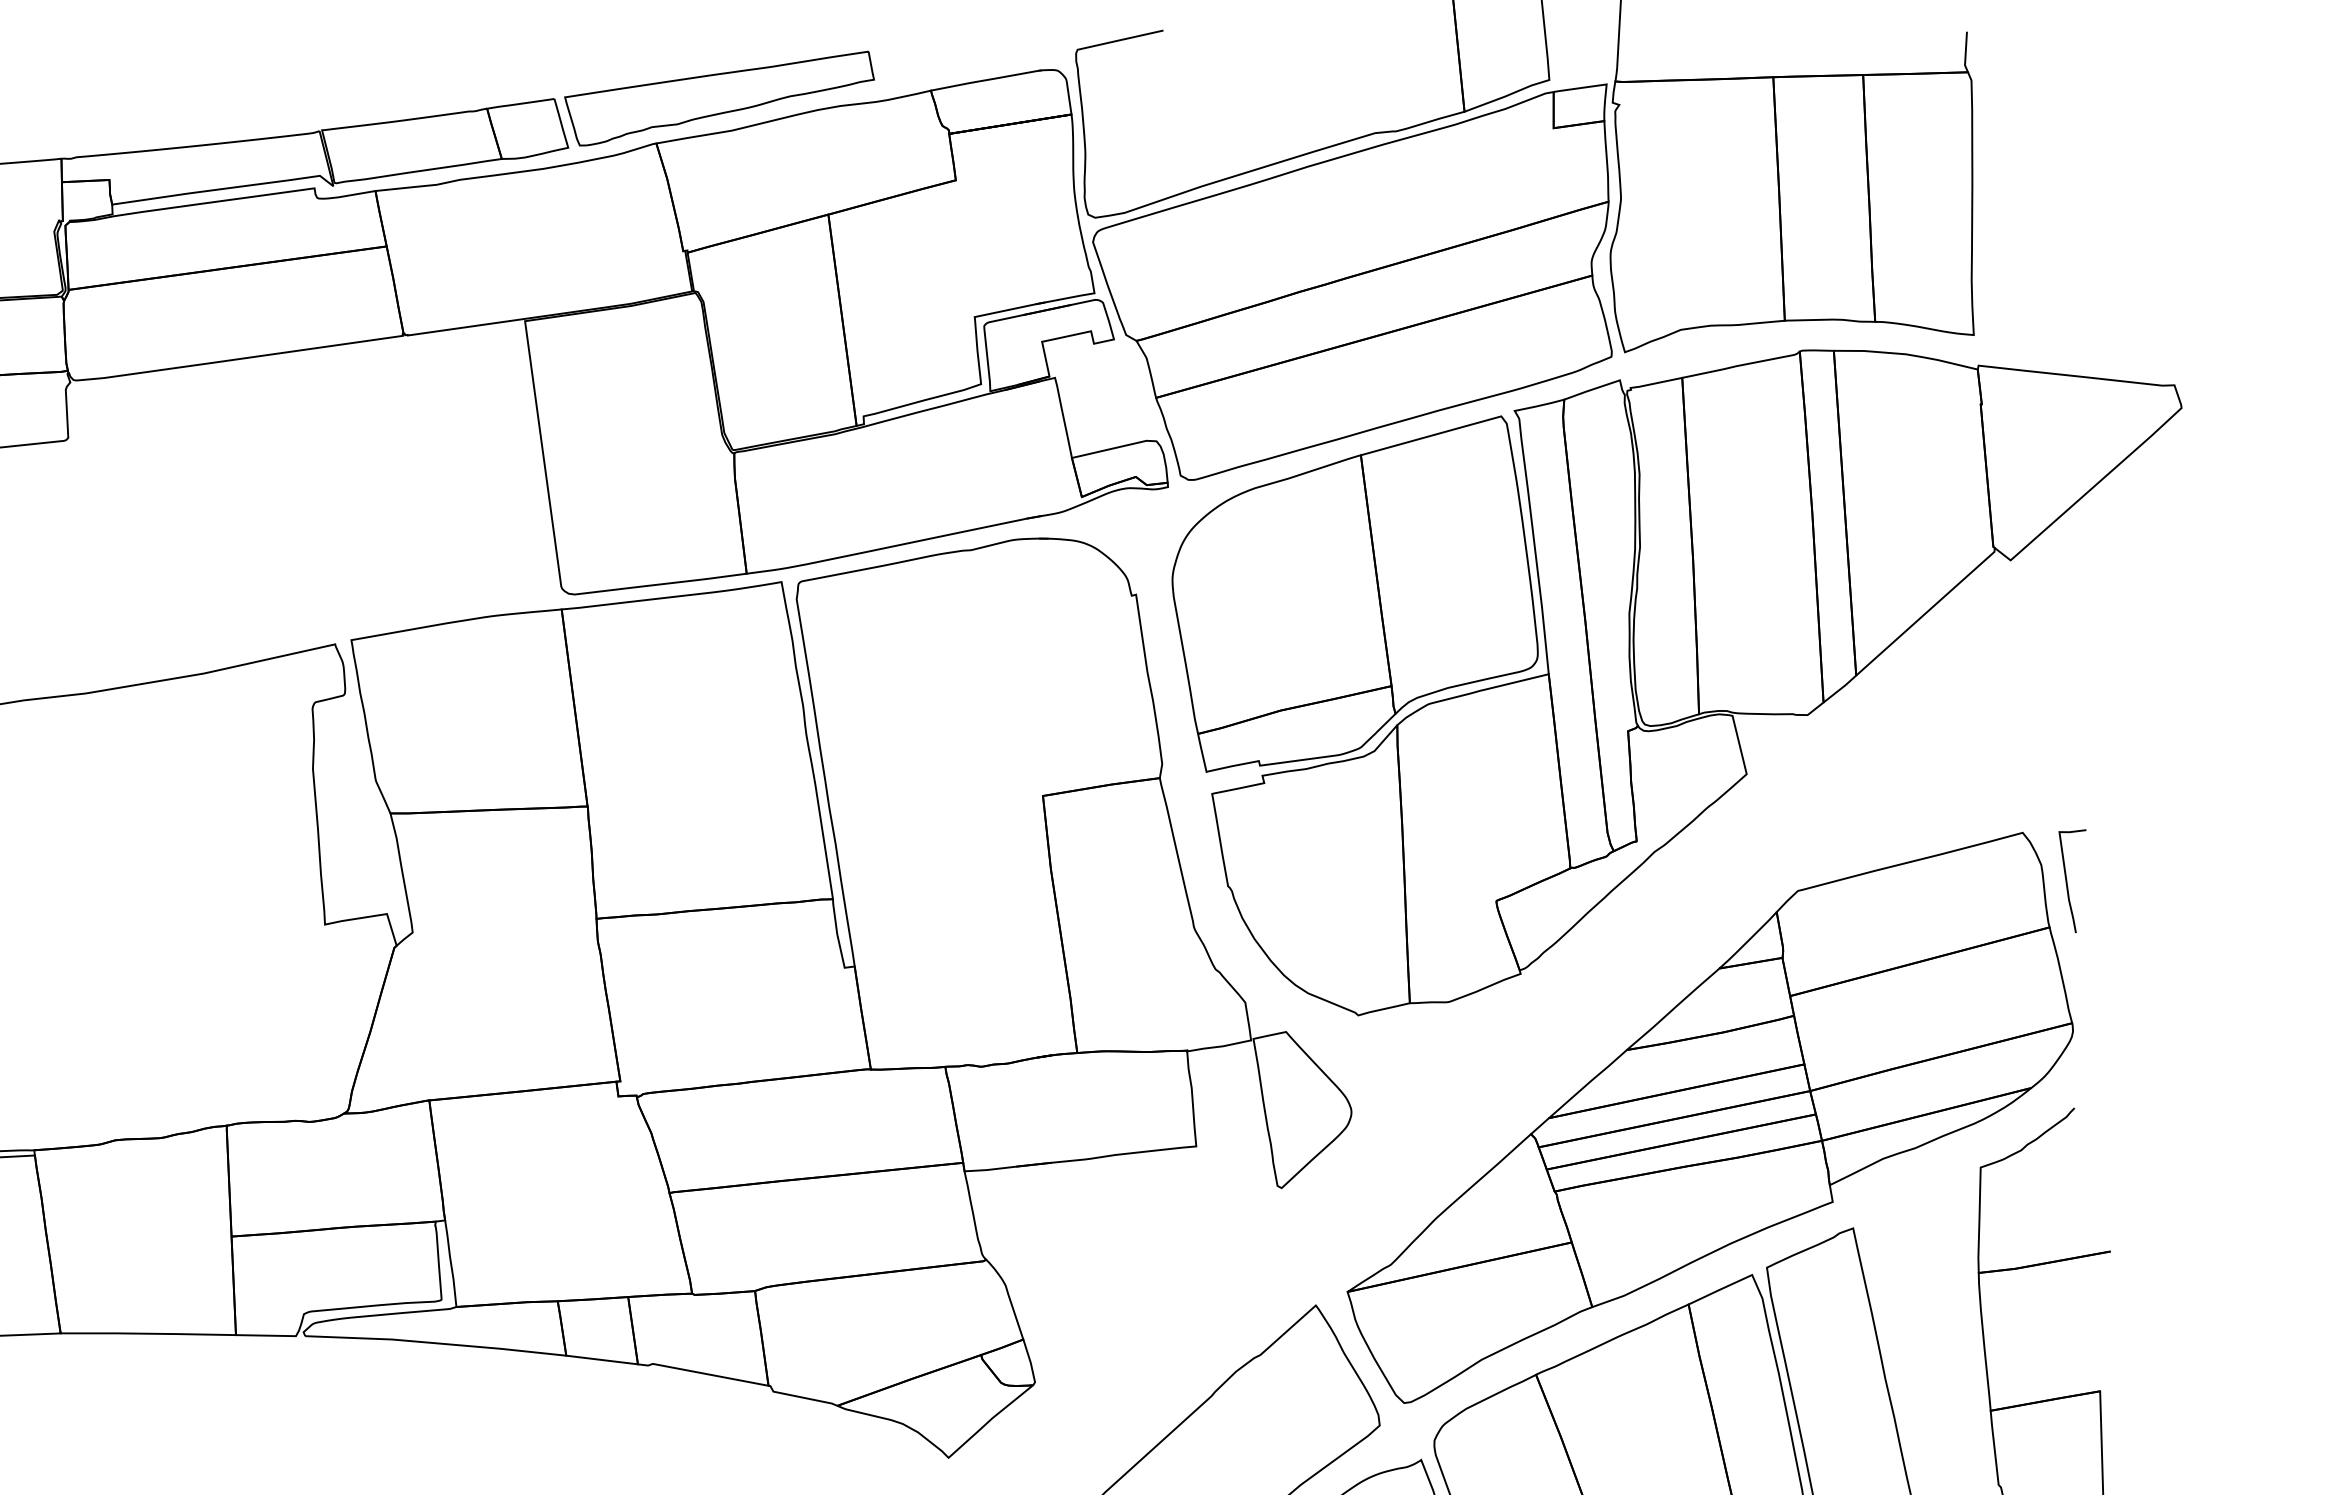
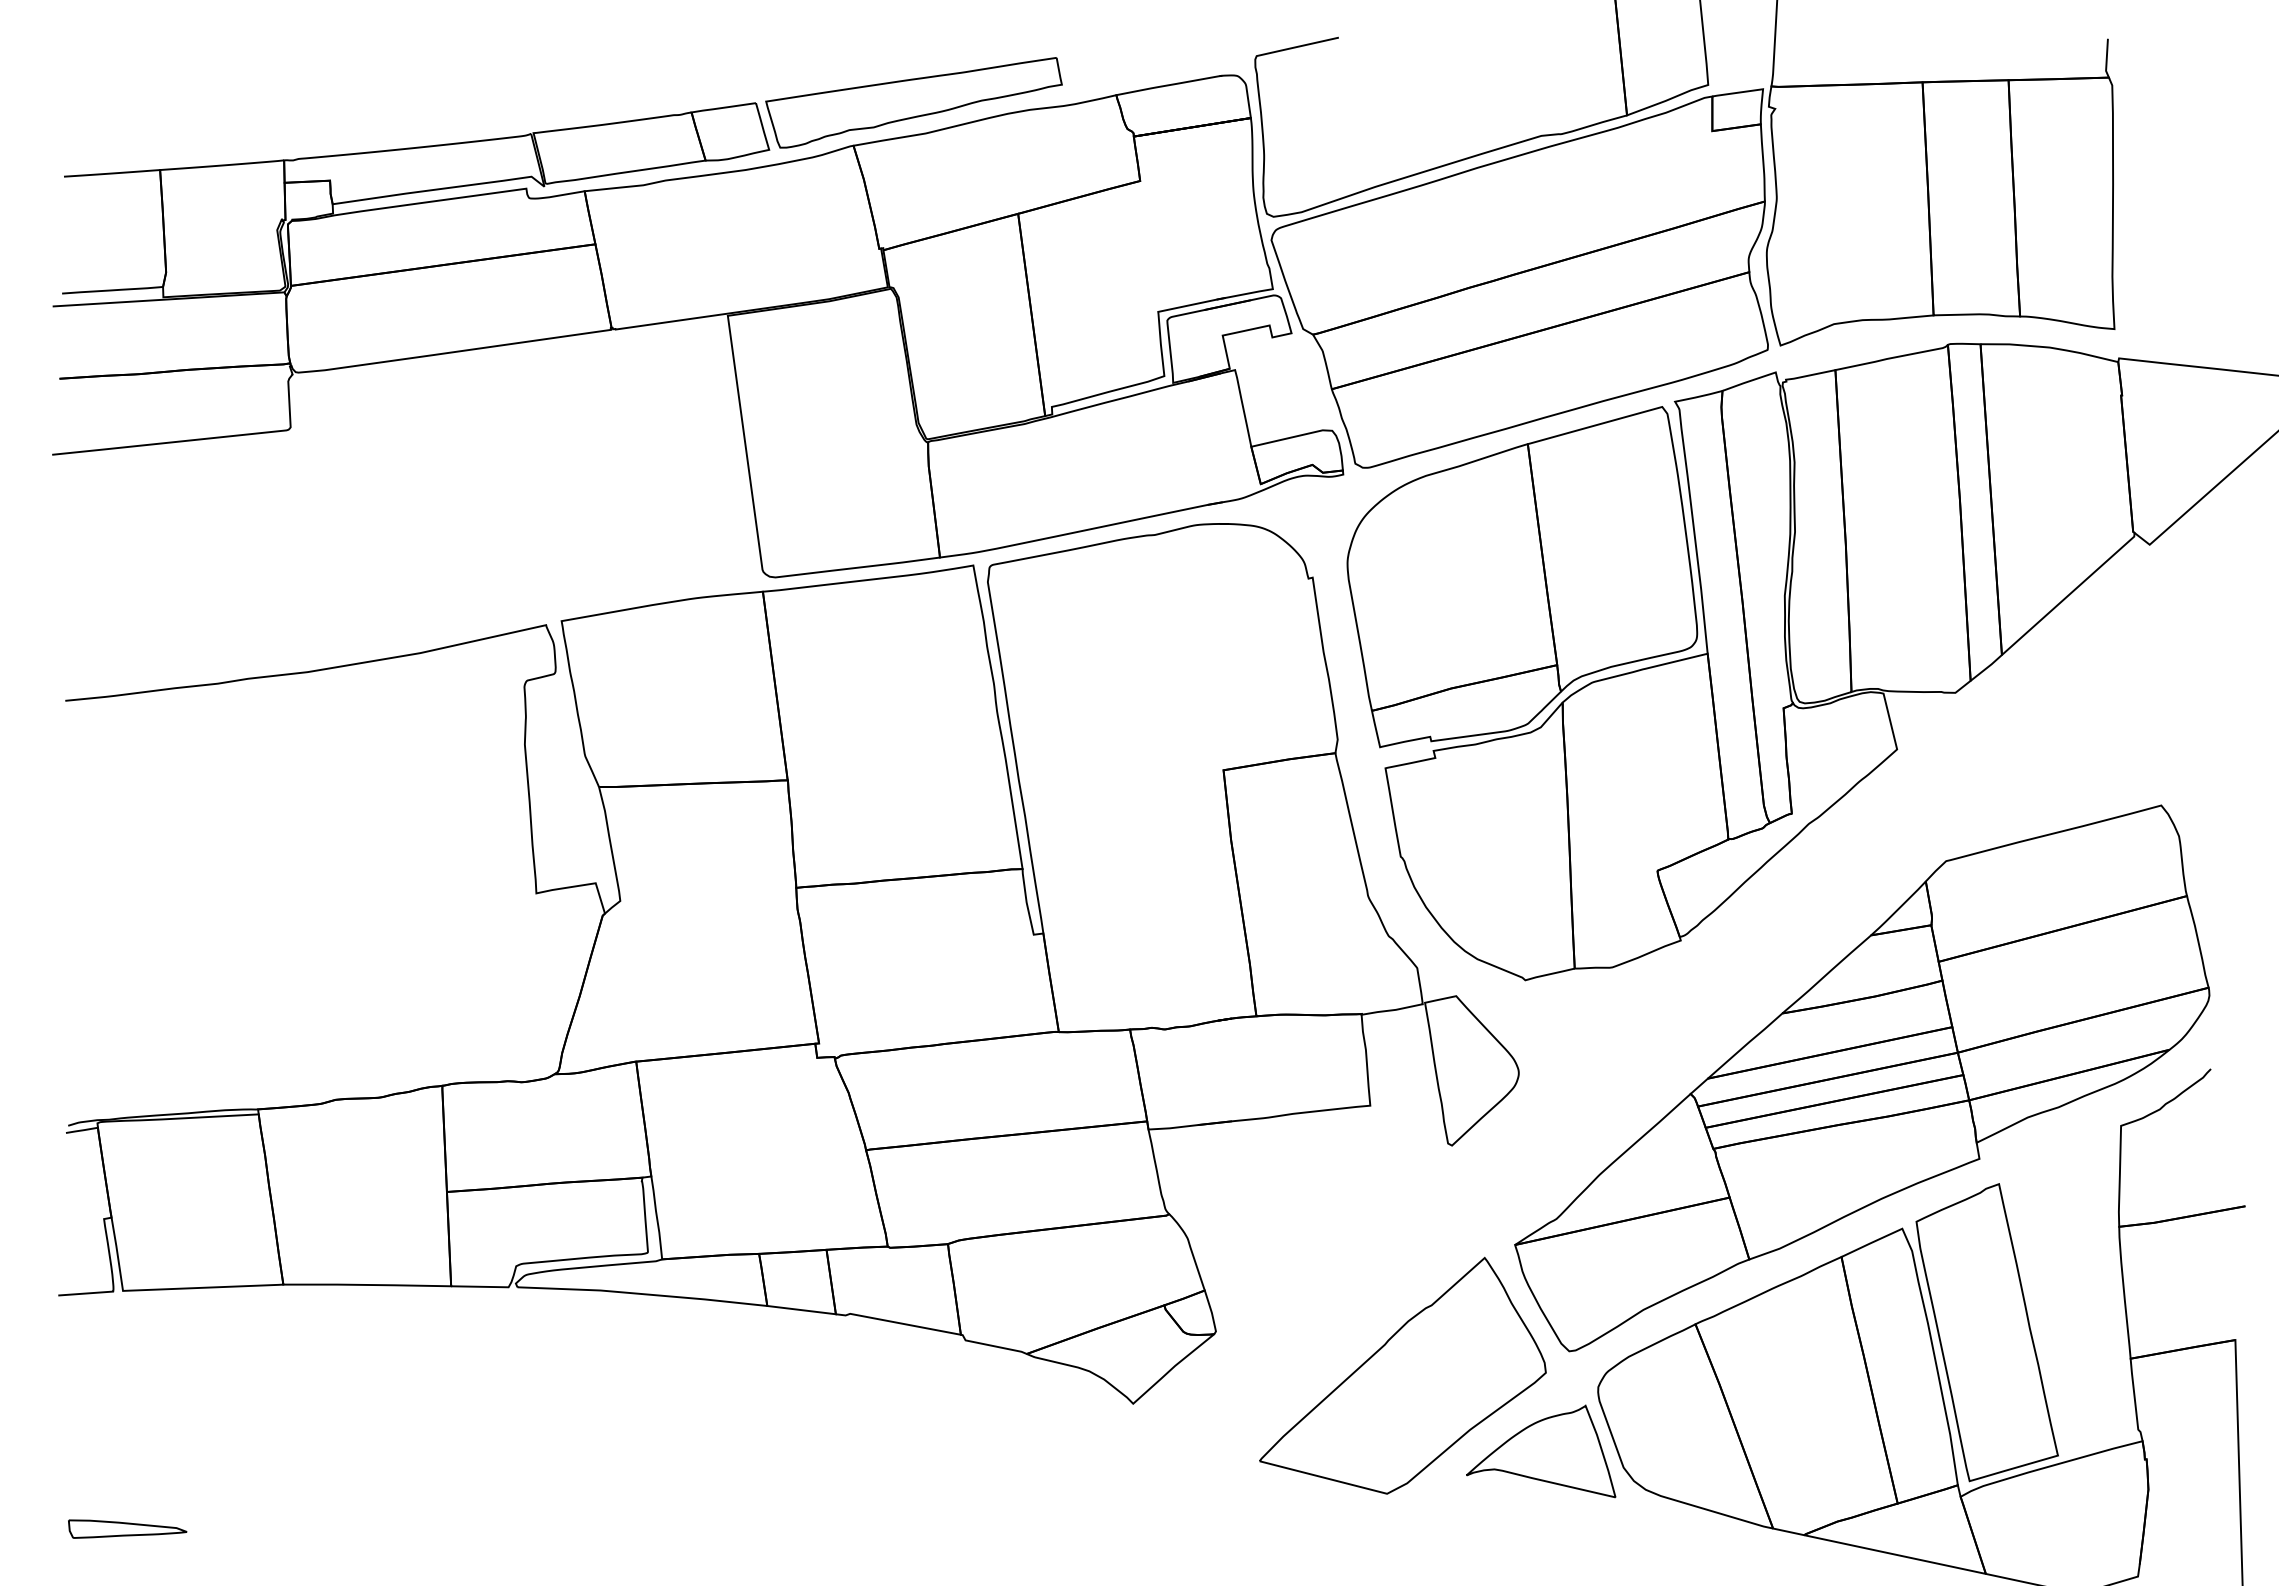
curve: (2067, 881) -> (2204, 852), removed

